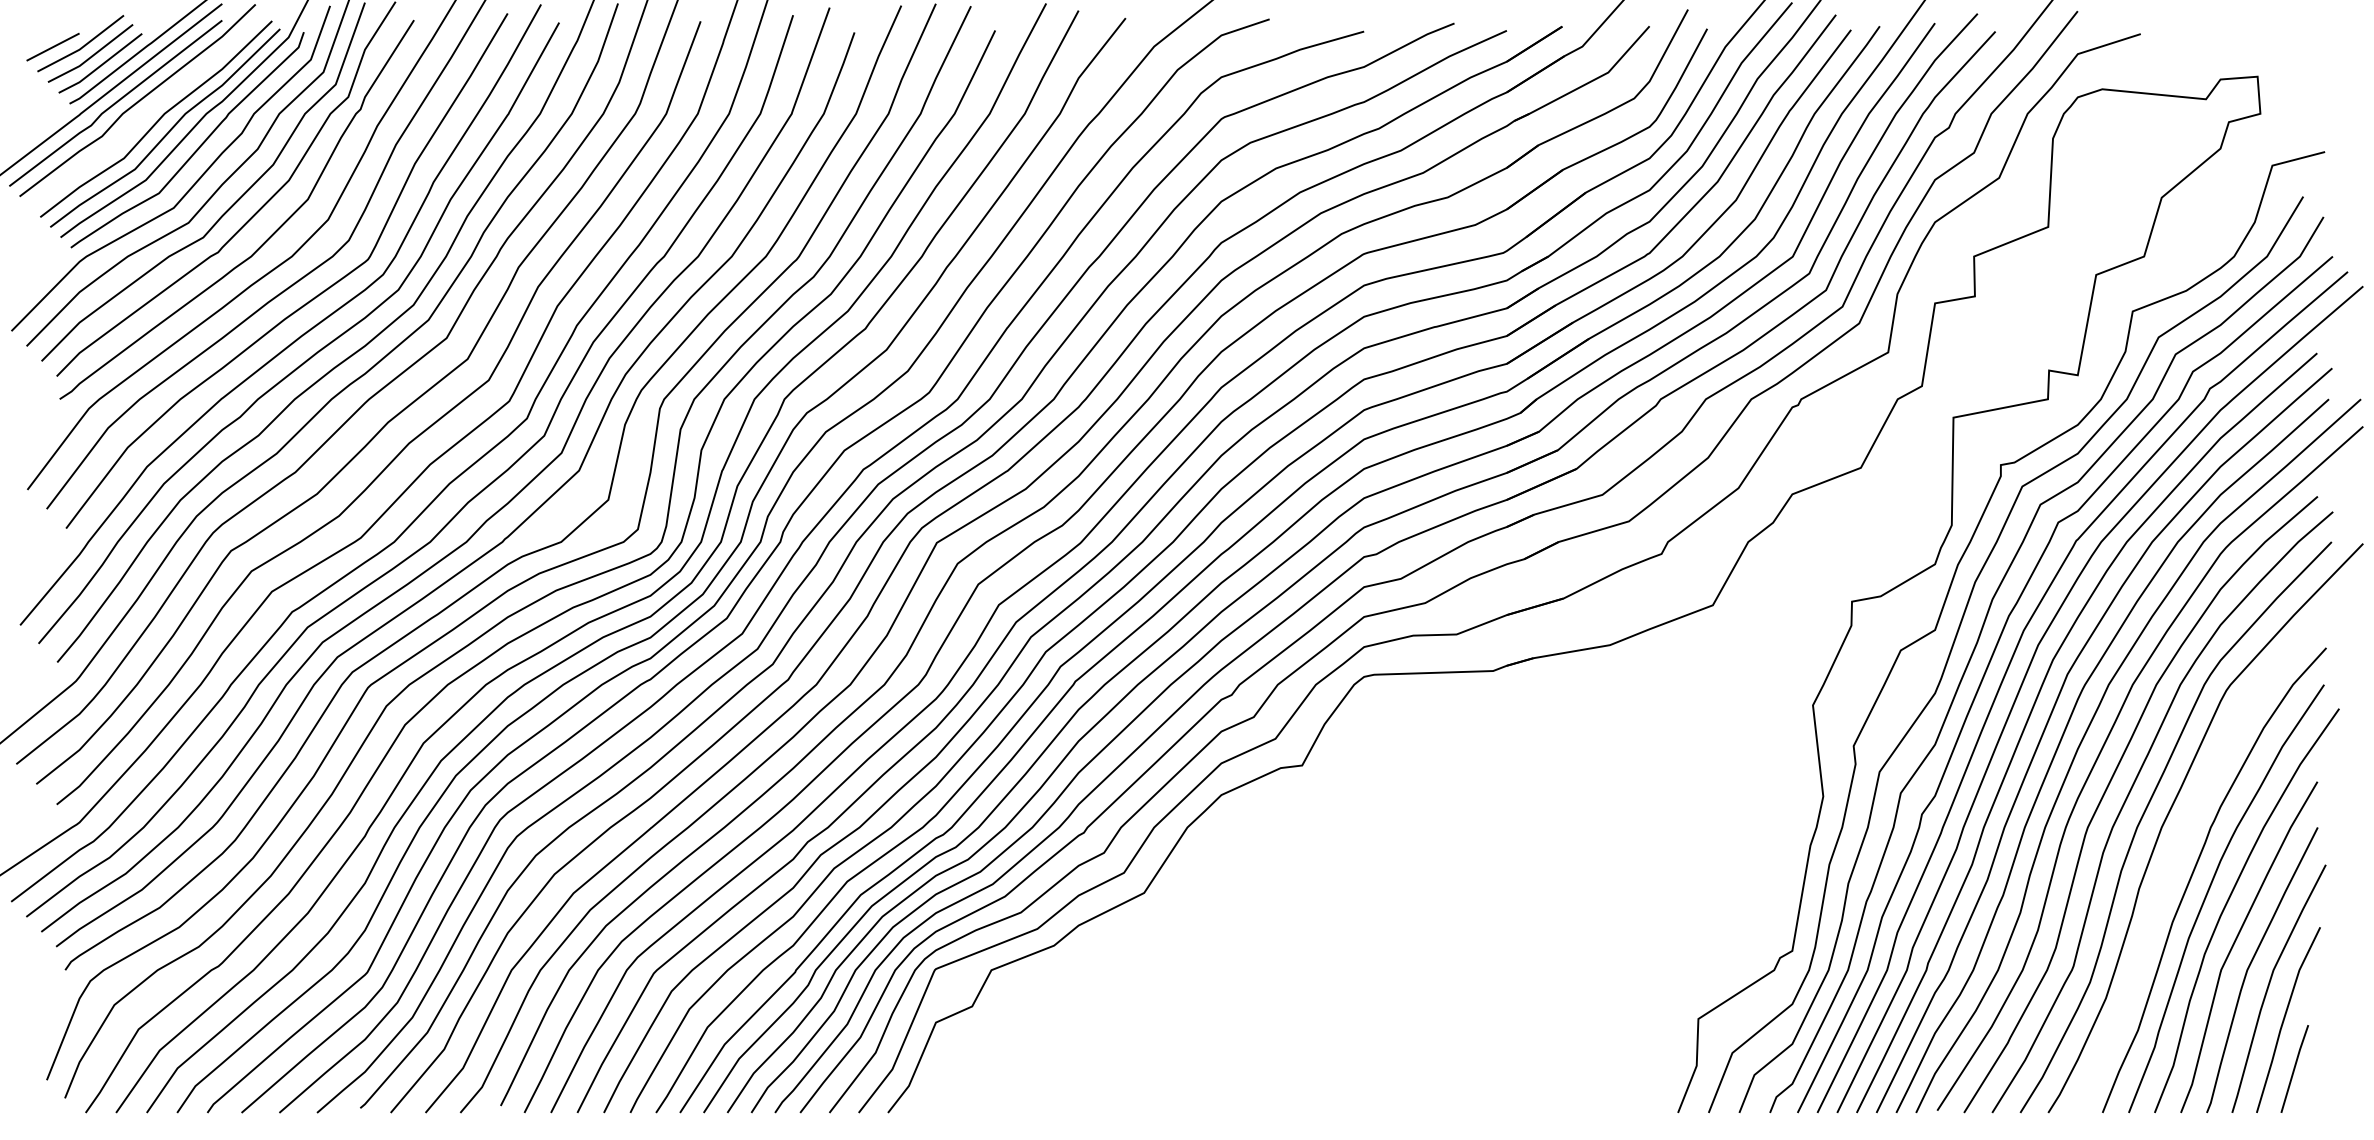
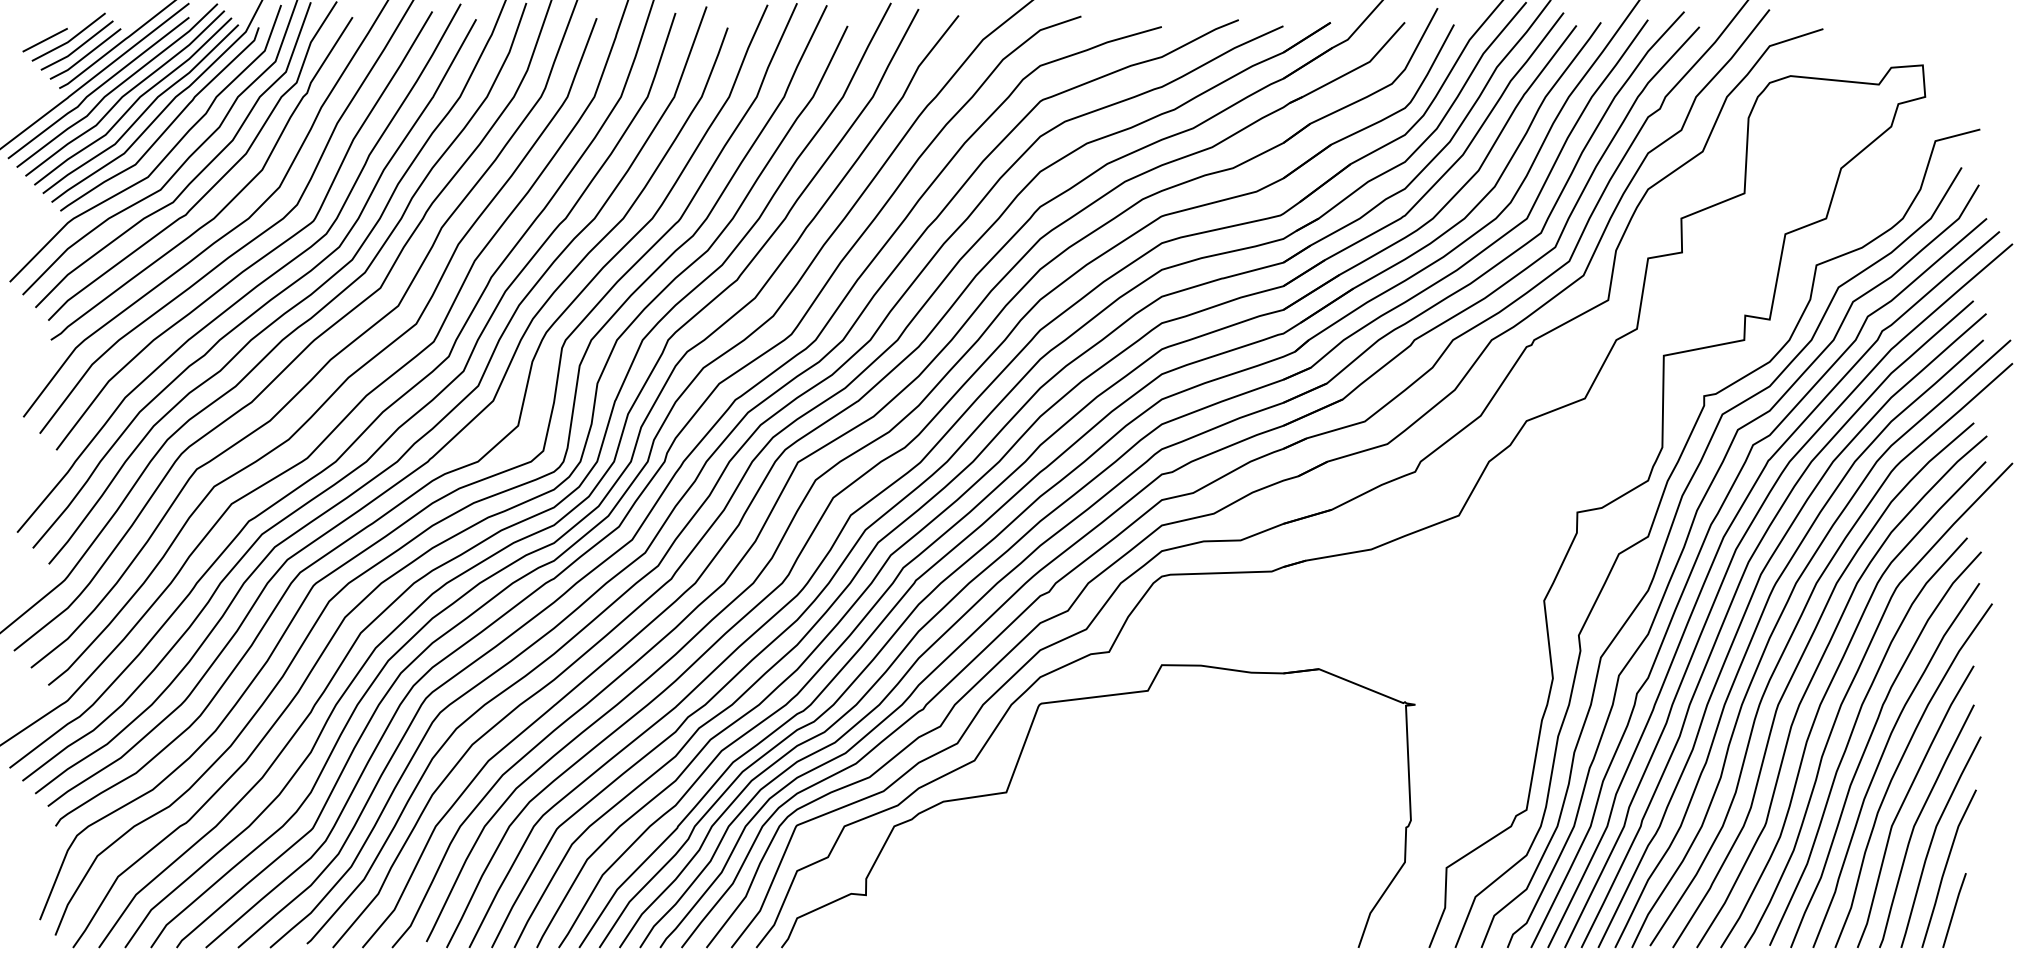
curve: (147, 109) -> (125, 93), added
curve: (2175, 862) -> (1852, 734), added
part: (1191, 909) -> (1014, 774), added

